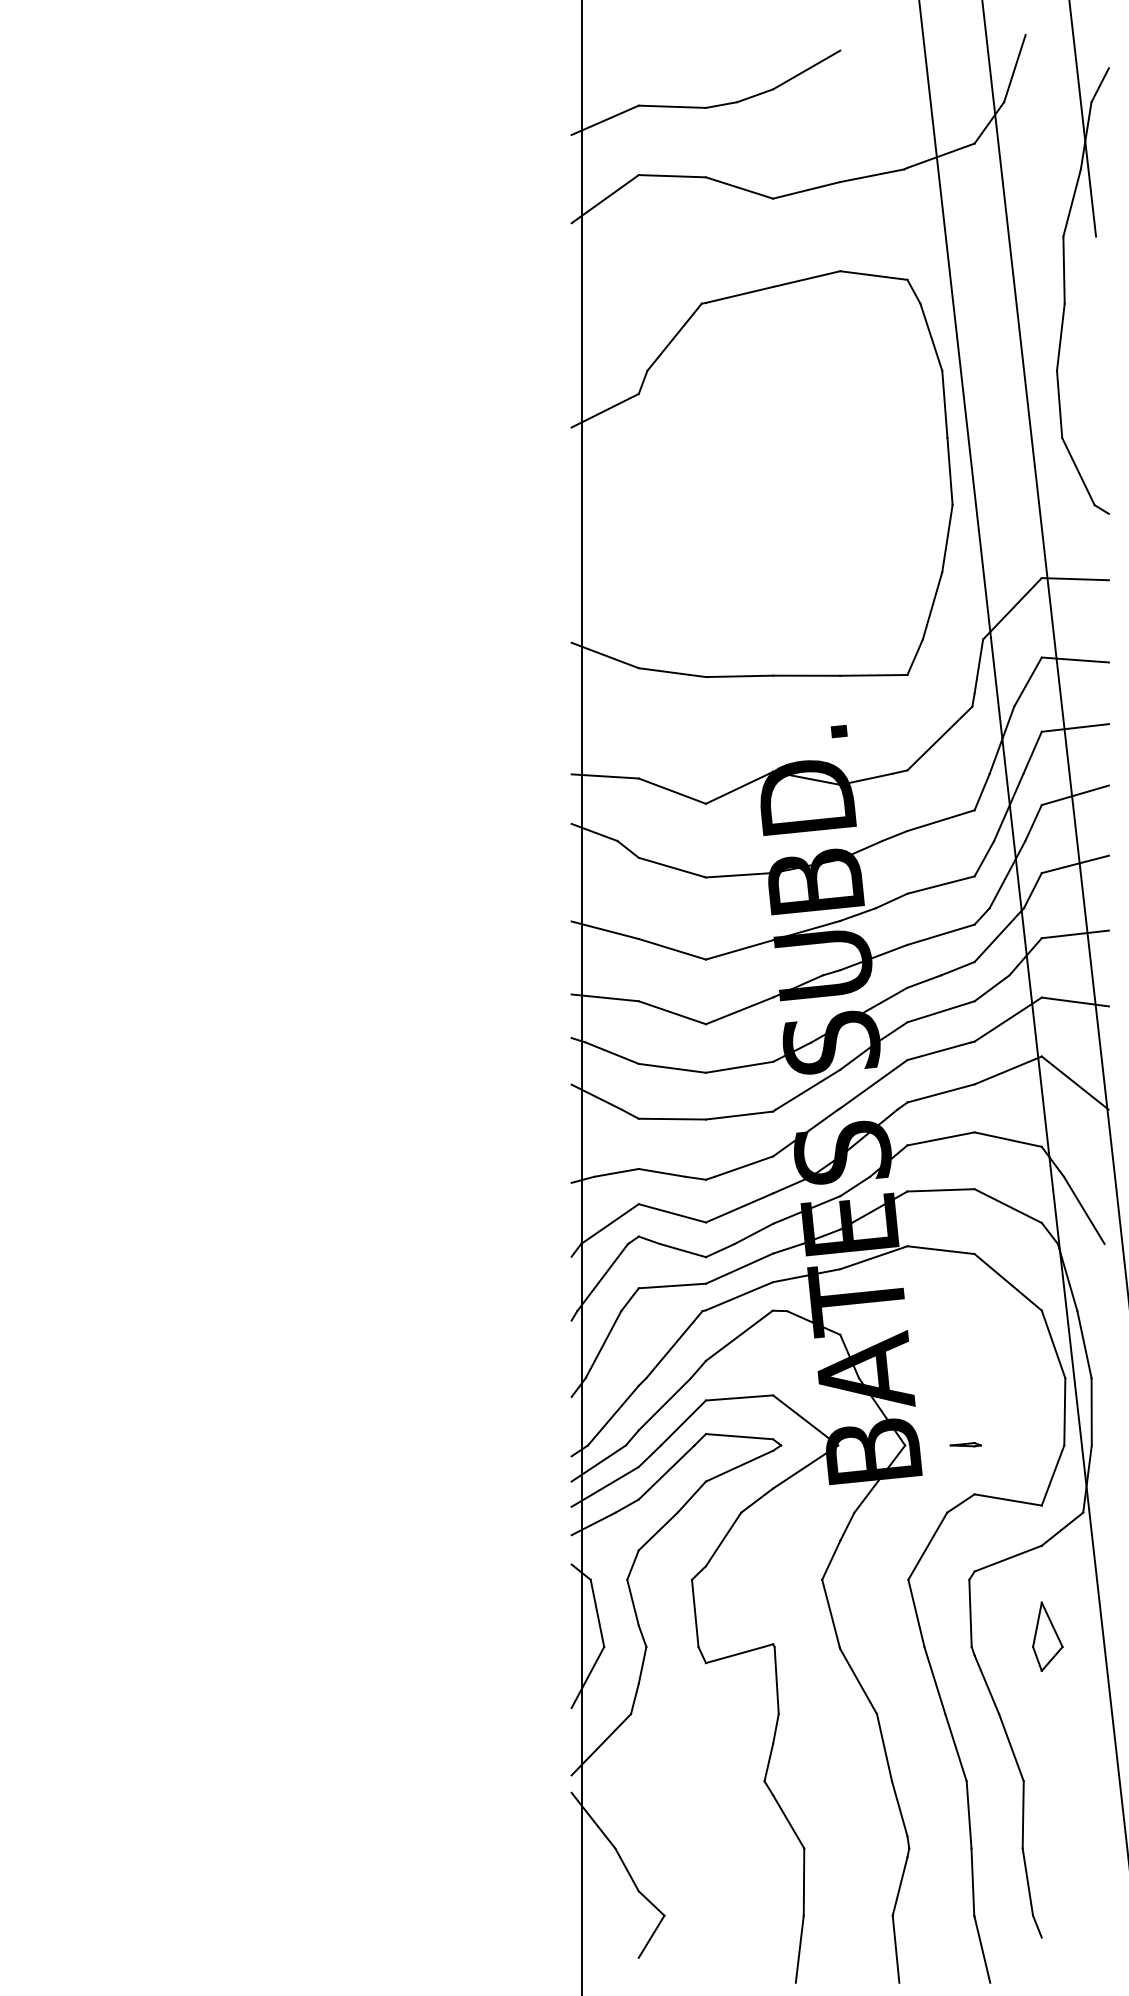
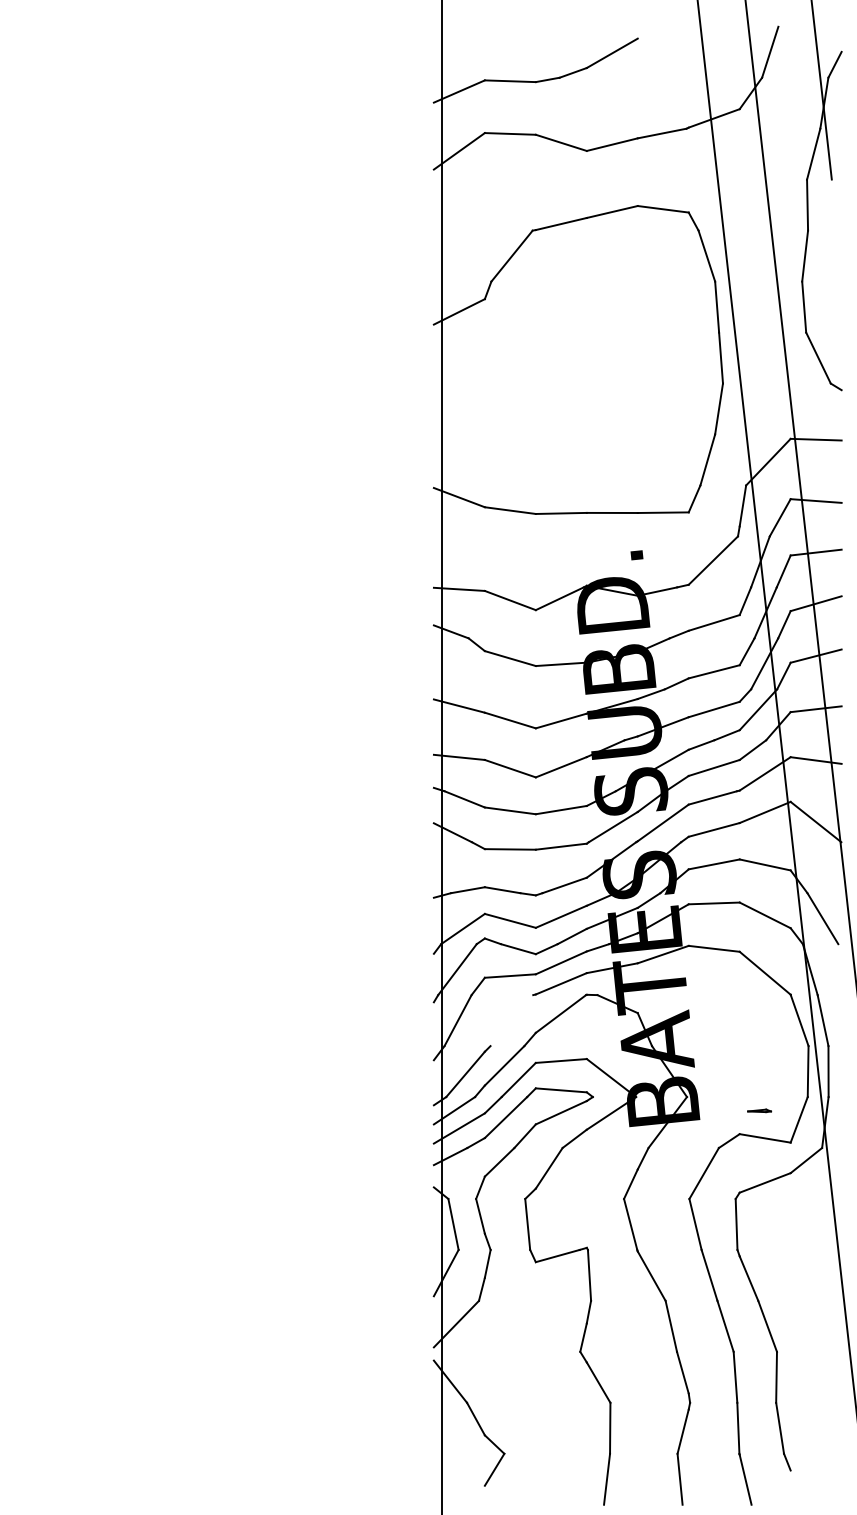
line: (674, 1344) -> (511, 1020), removed
part: (965, 1444) -> (759, 1110), moved
part: (1047, 1636) -> (795, 1241), removed

